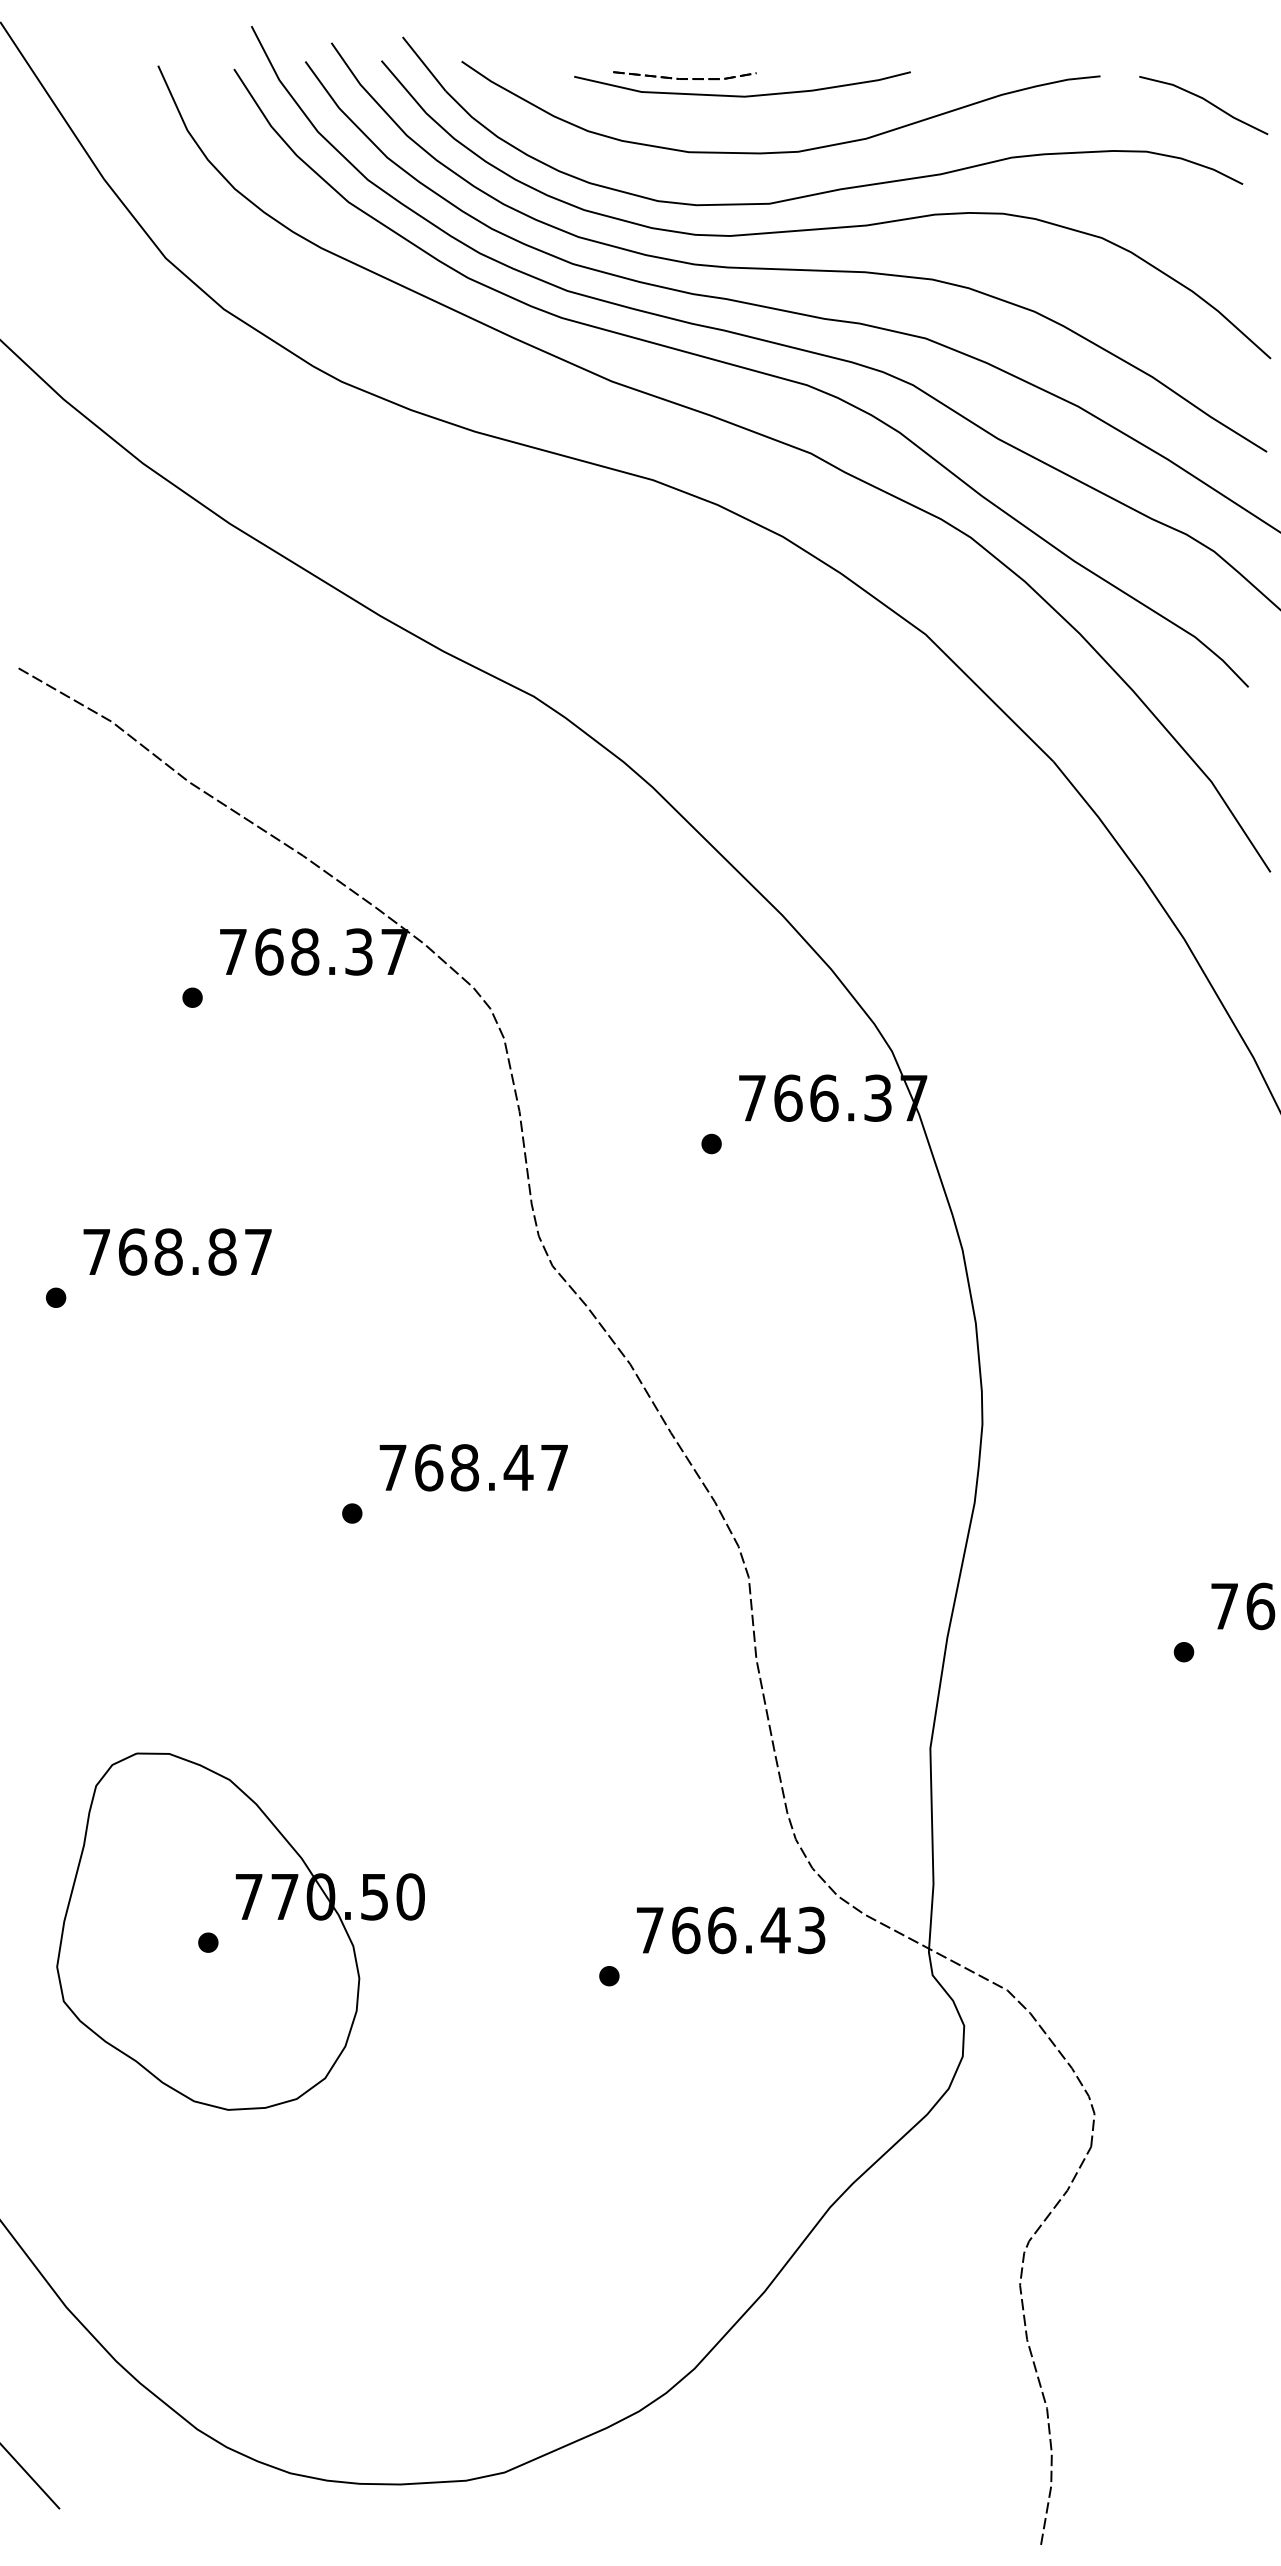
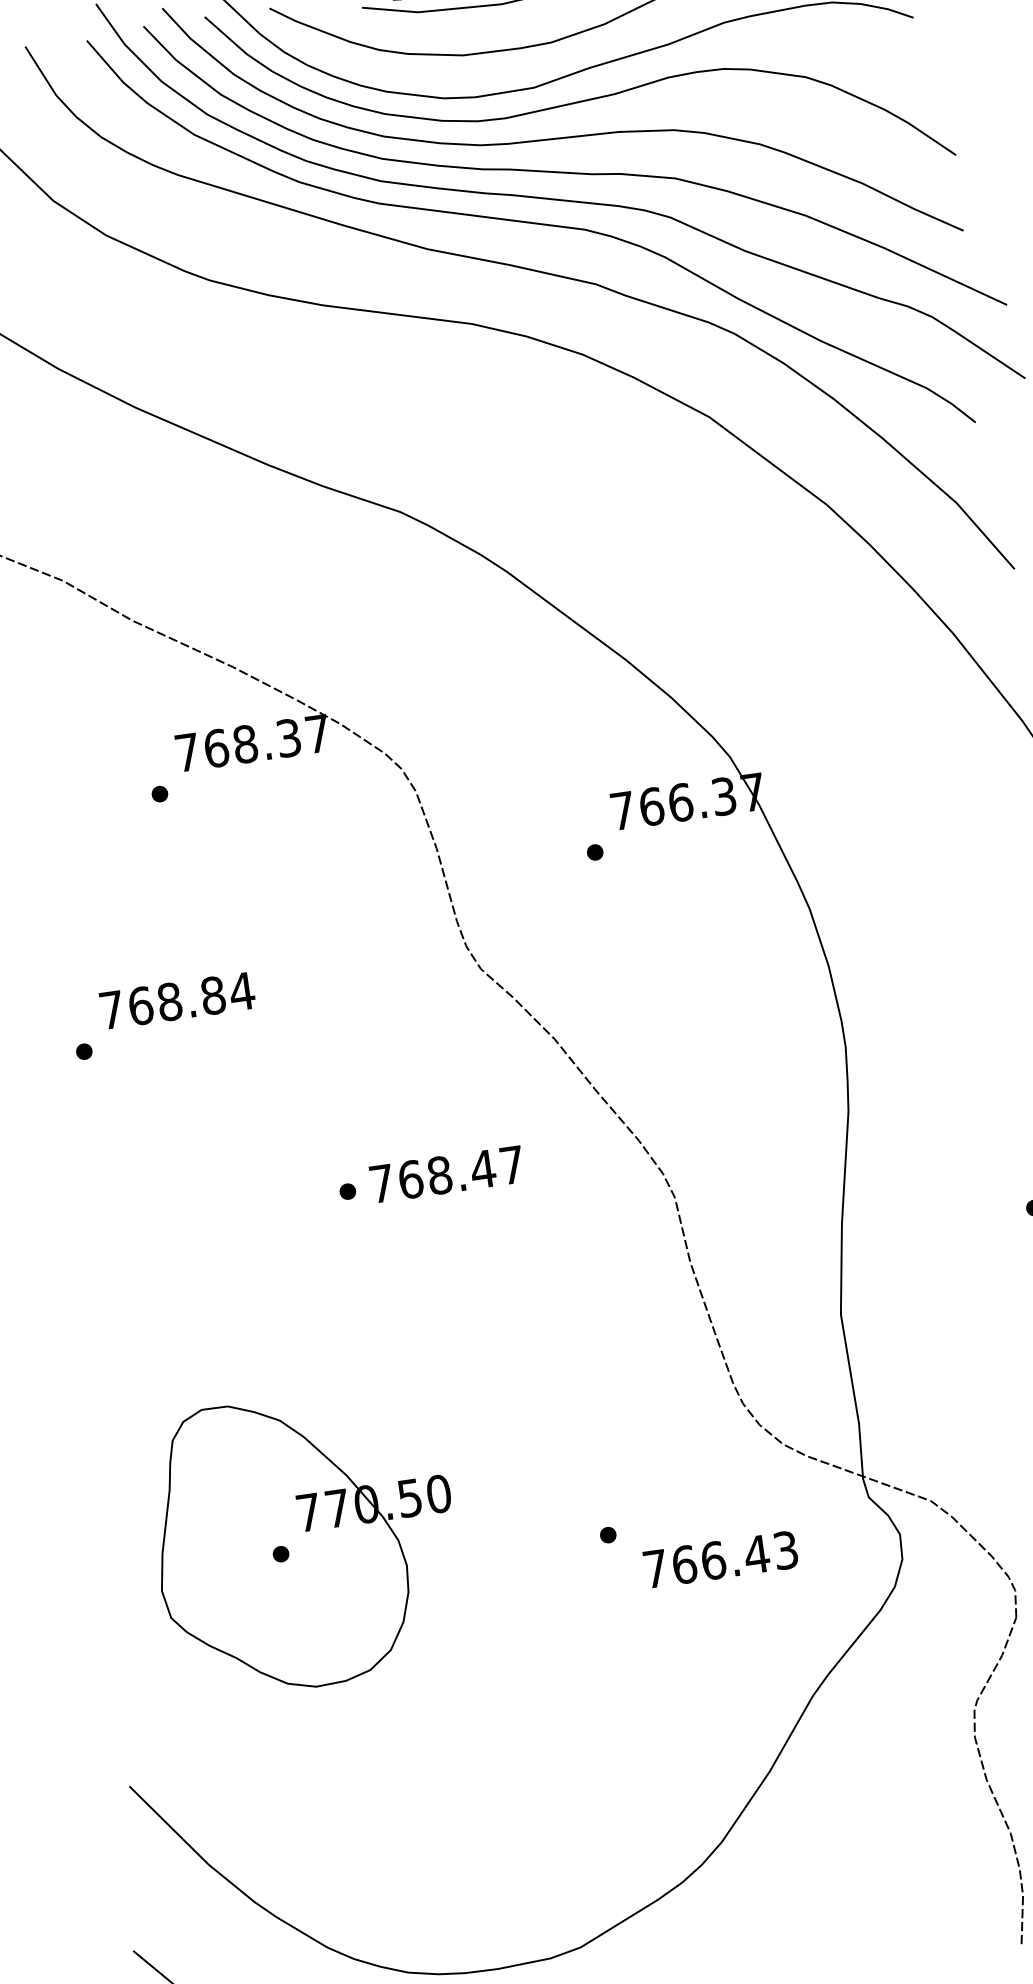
text: (258, 1251) -> (242, 991), 768.87 -> 768.84
text: (473, 1467) -> (446, 1174), moved
text: (731, 1930) -> (721, 1559), moved

